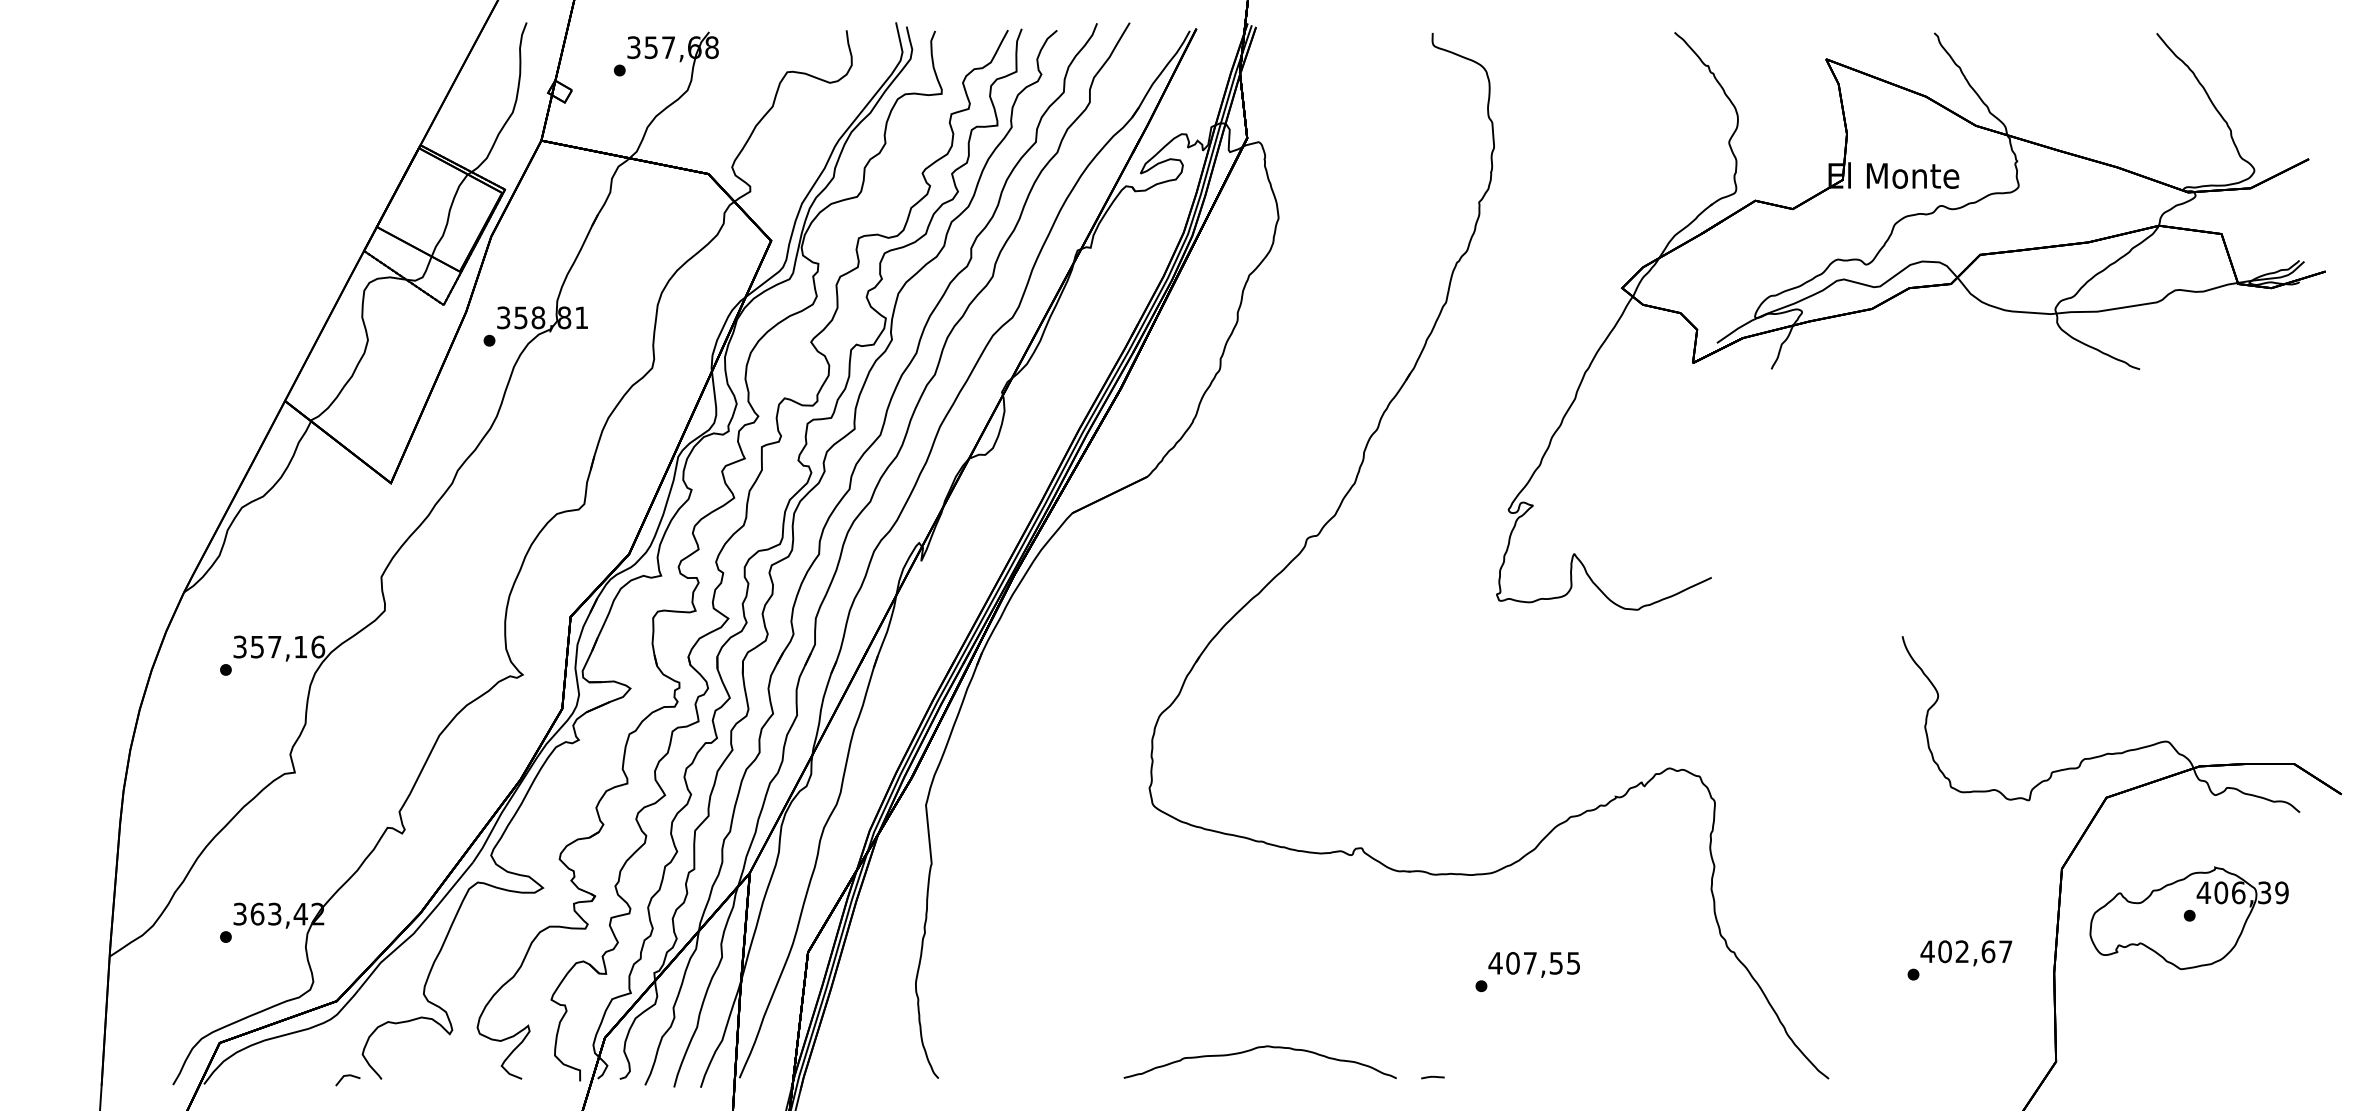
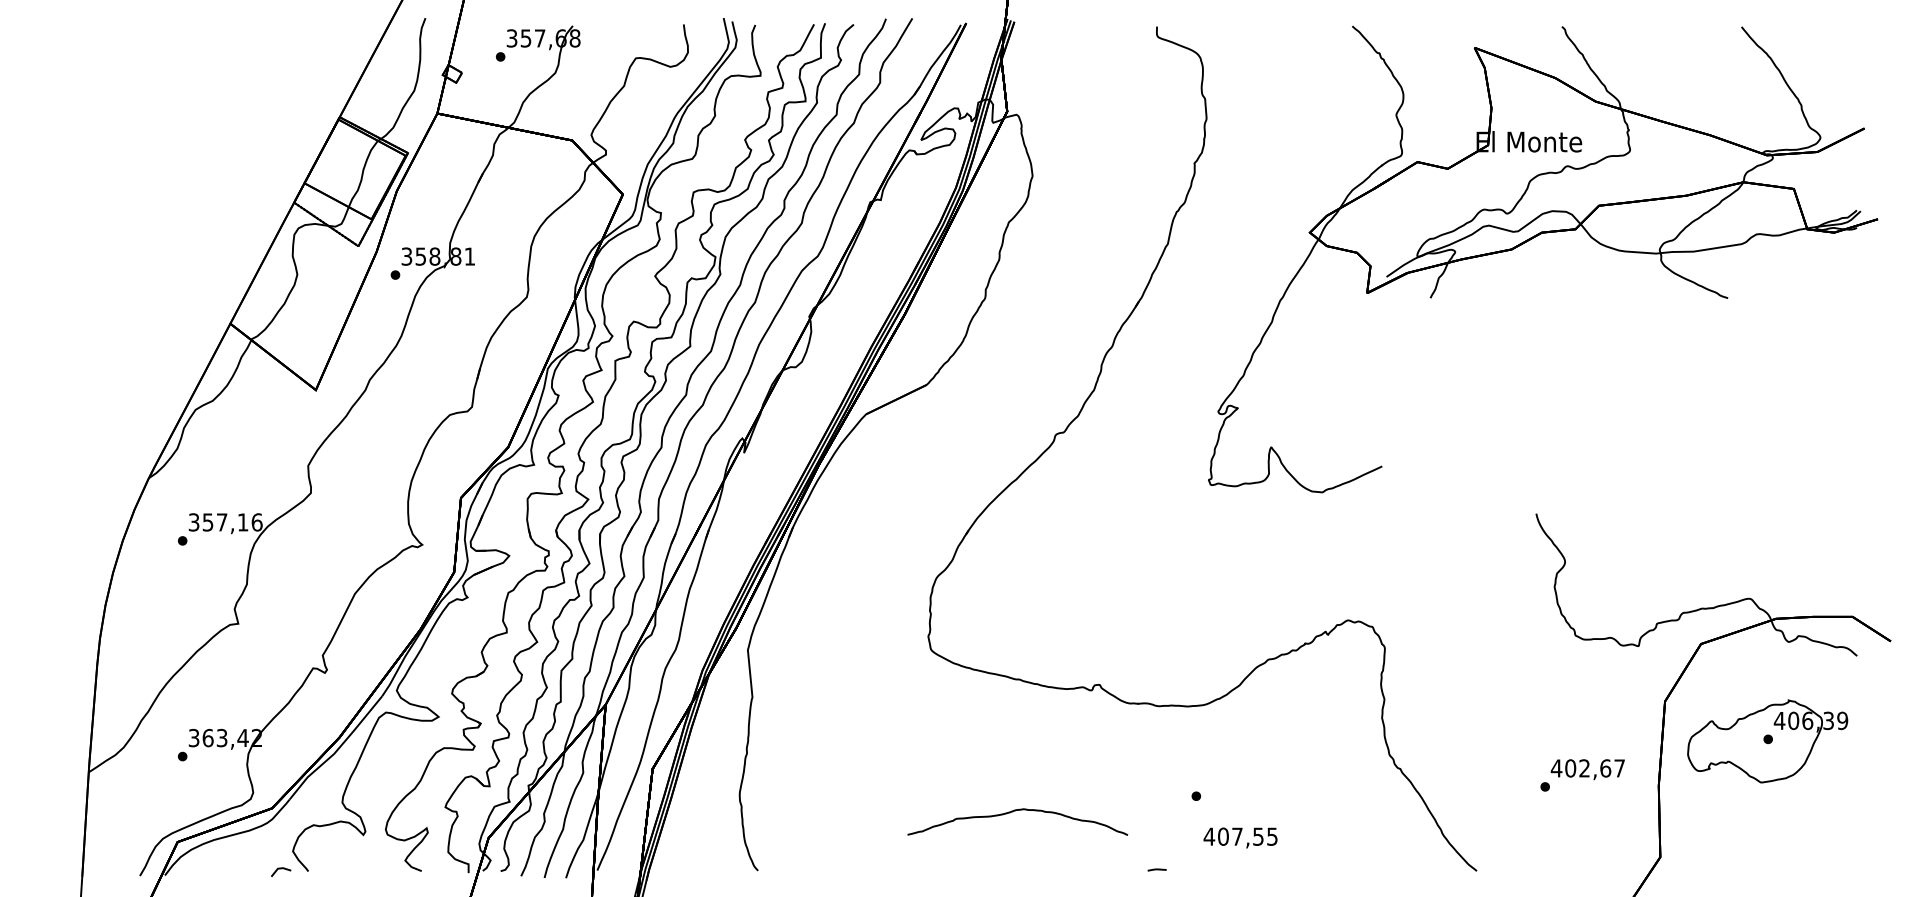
text: (1533, 964) -> (1239, 837), moved
curve: (1255, 1049) -> (1013, 811), moved

